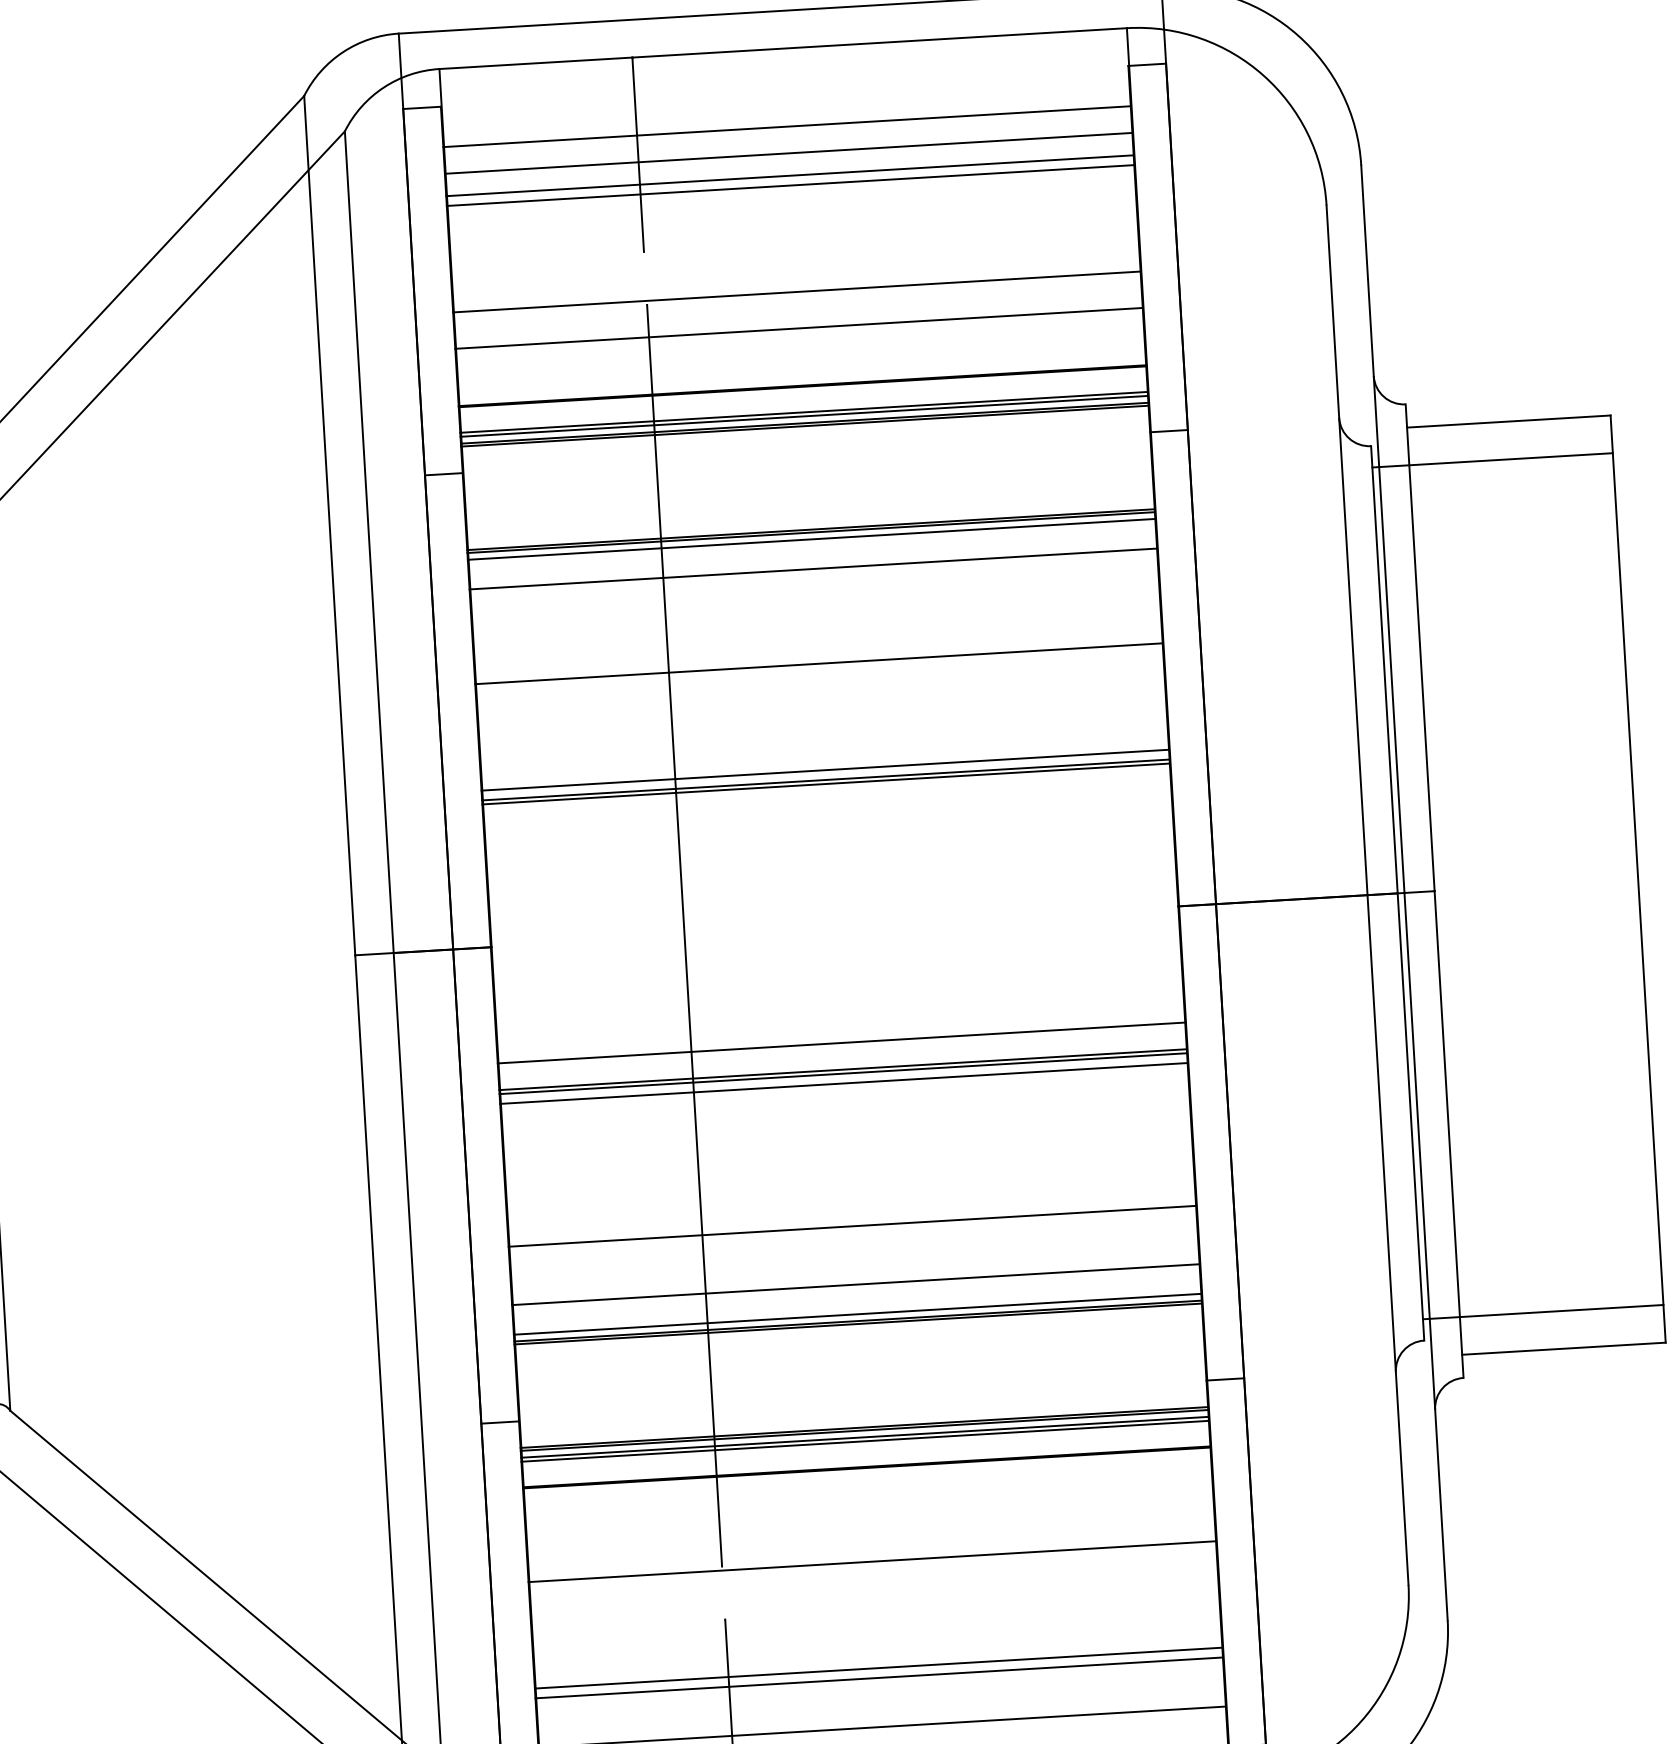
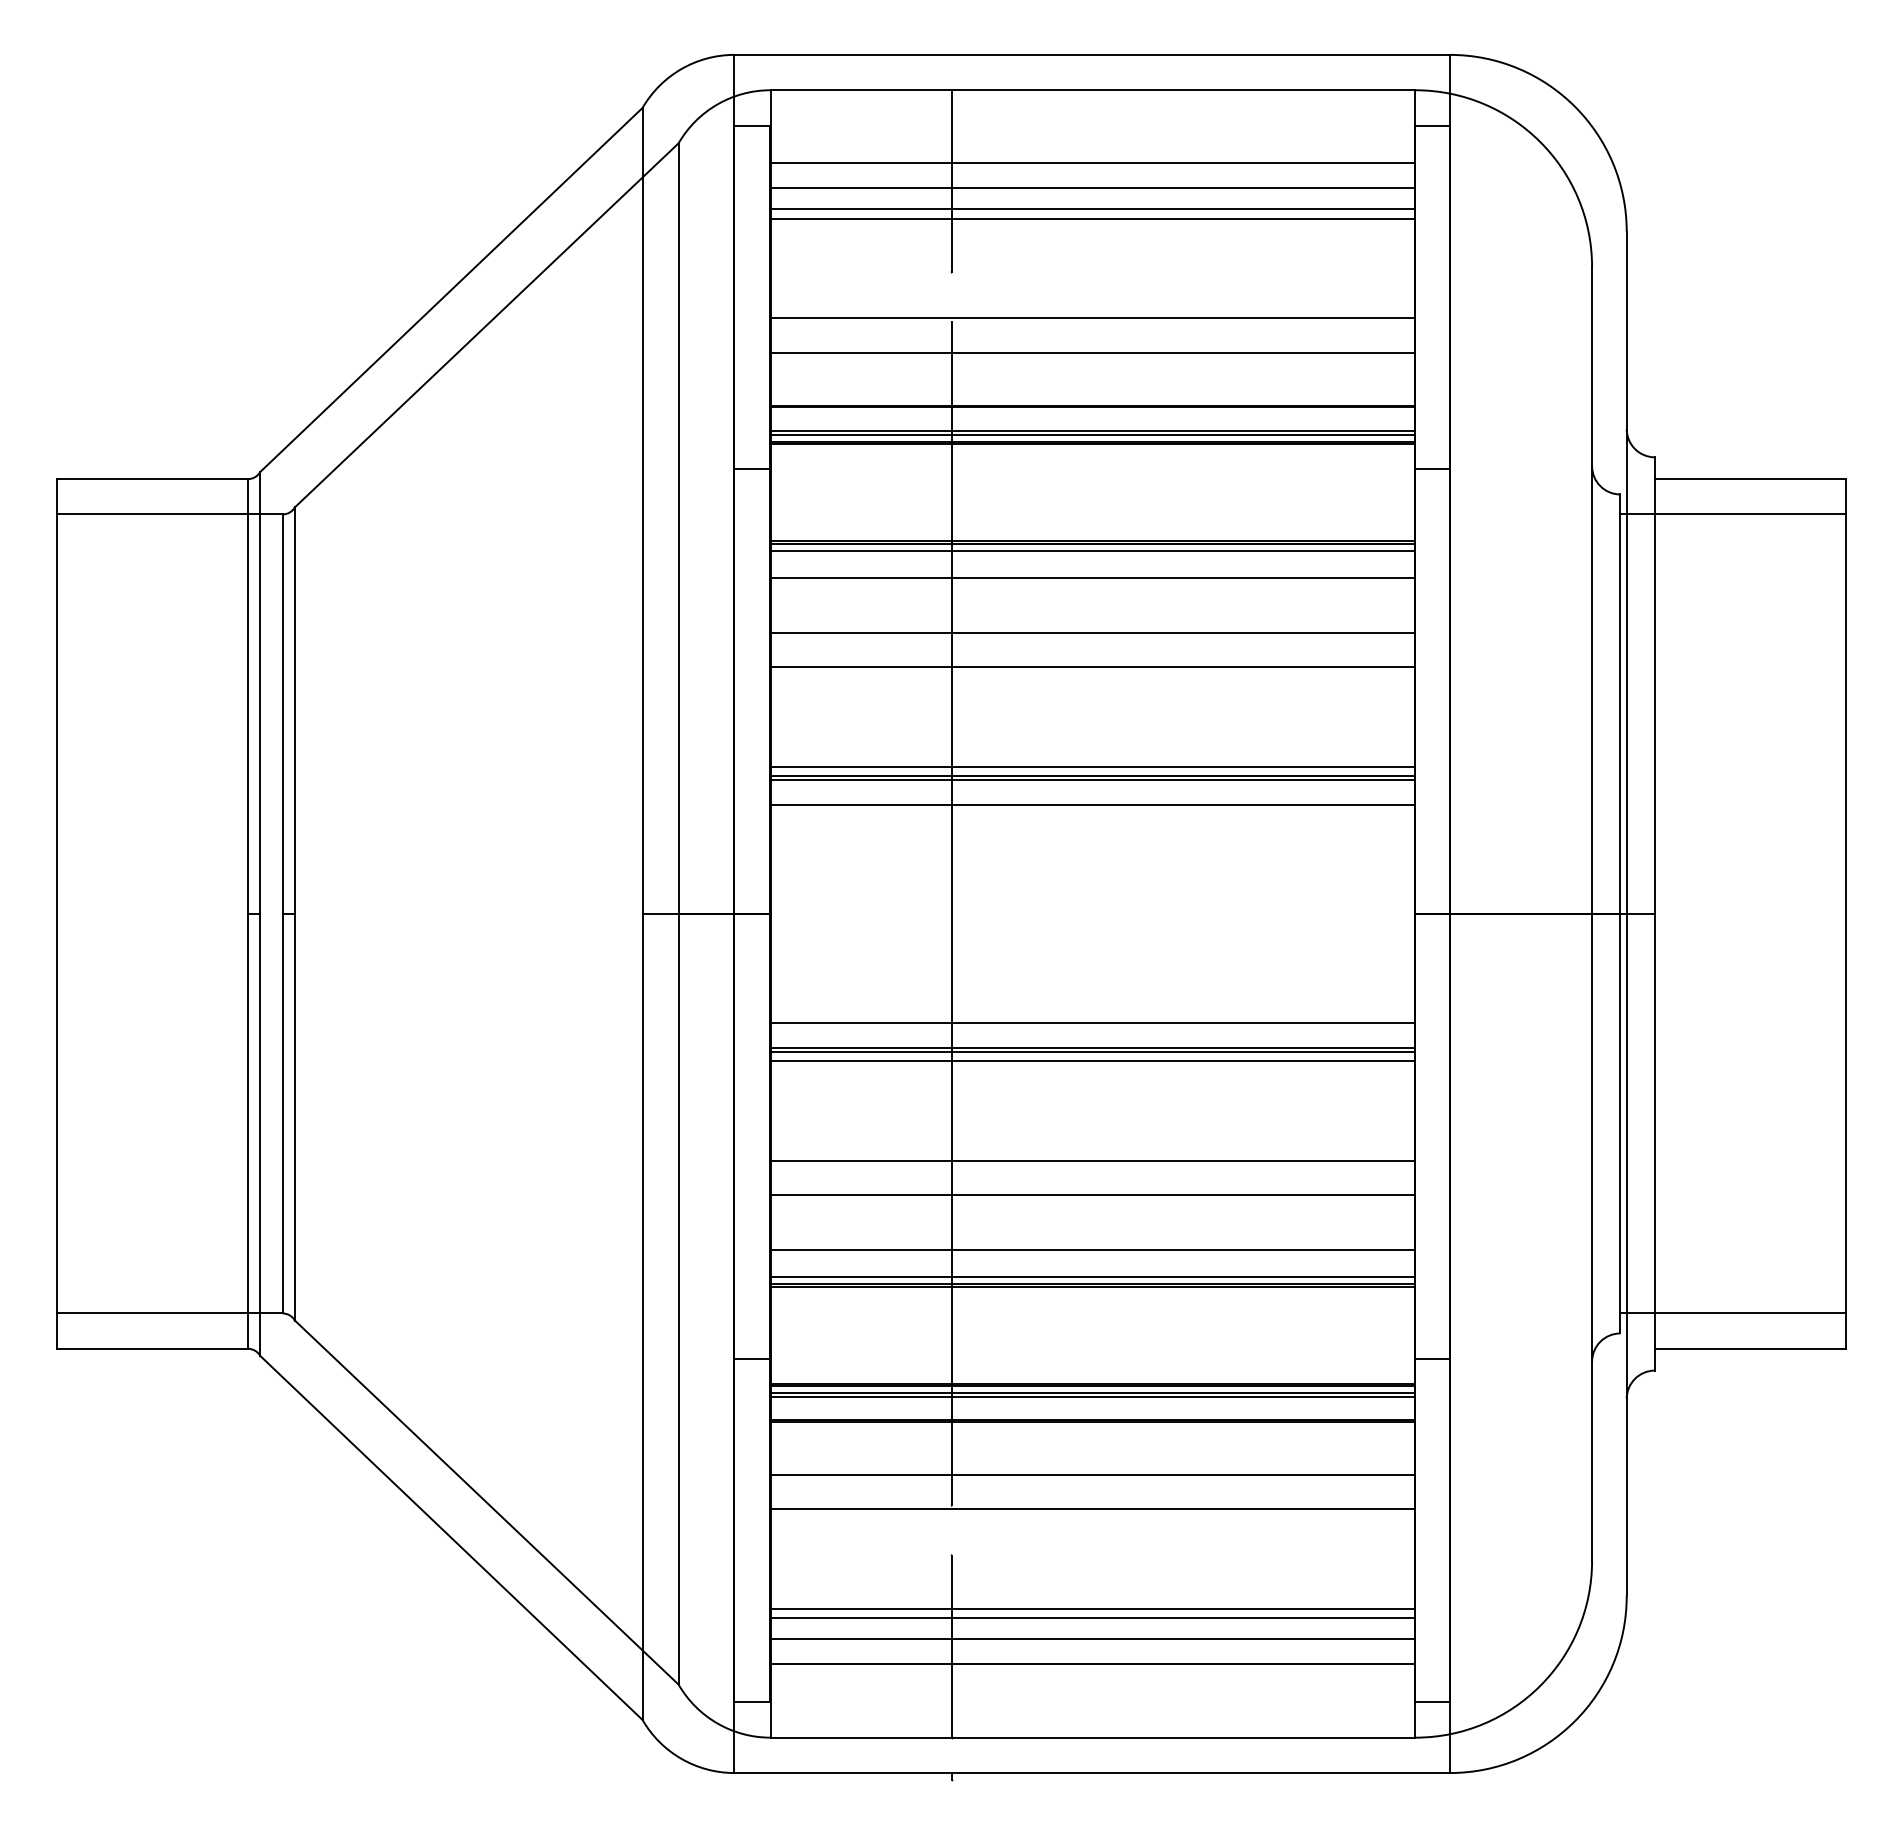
line: (816, 627) -> (1091, 633), added
line: (826, 811) -> (1091, 805), added
line: (849, 1189) -> (1091, 1160), added
line: (869, 1525) -> (1091, 1475), added
line: (879, 1700) -> (1091, 1639), added

